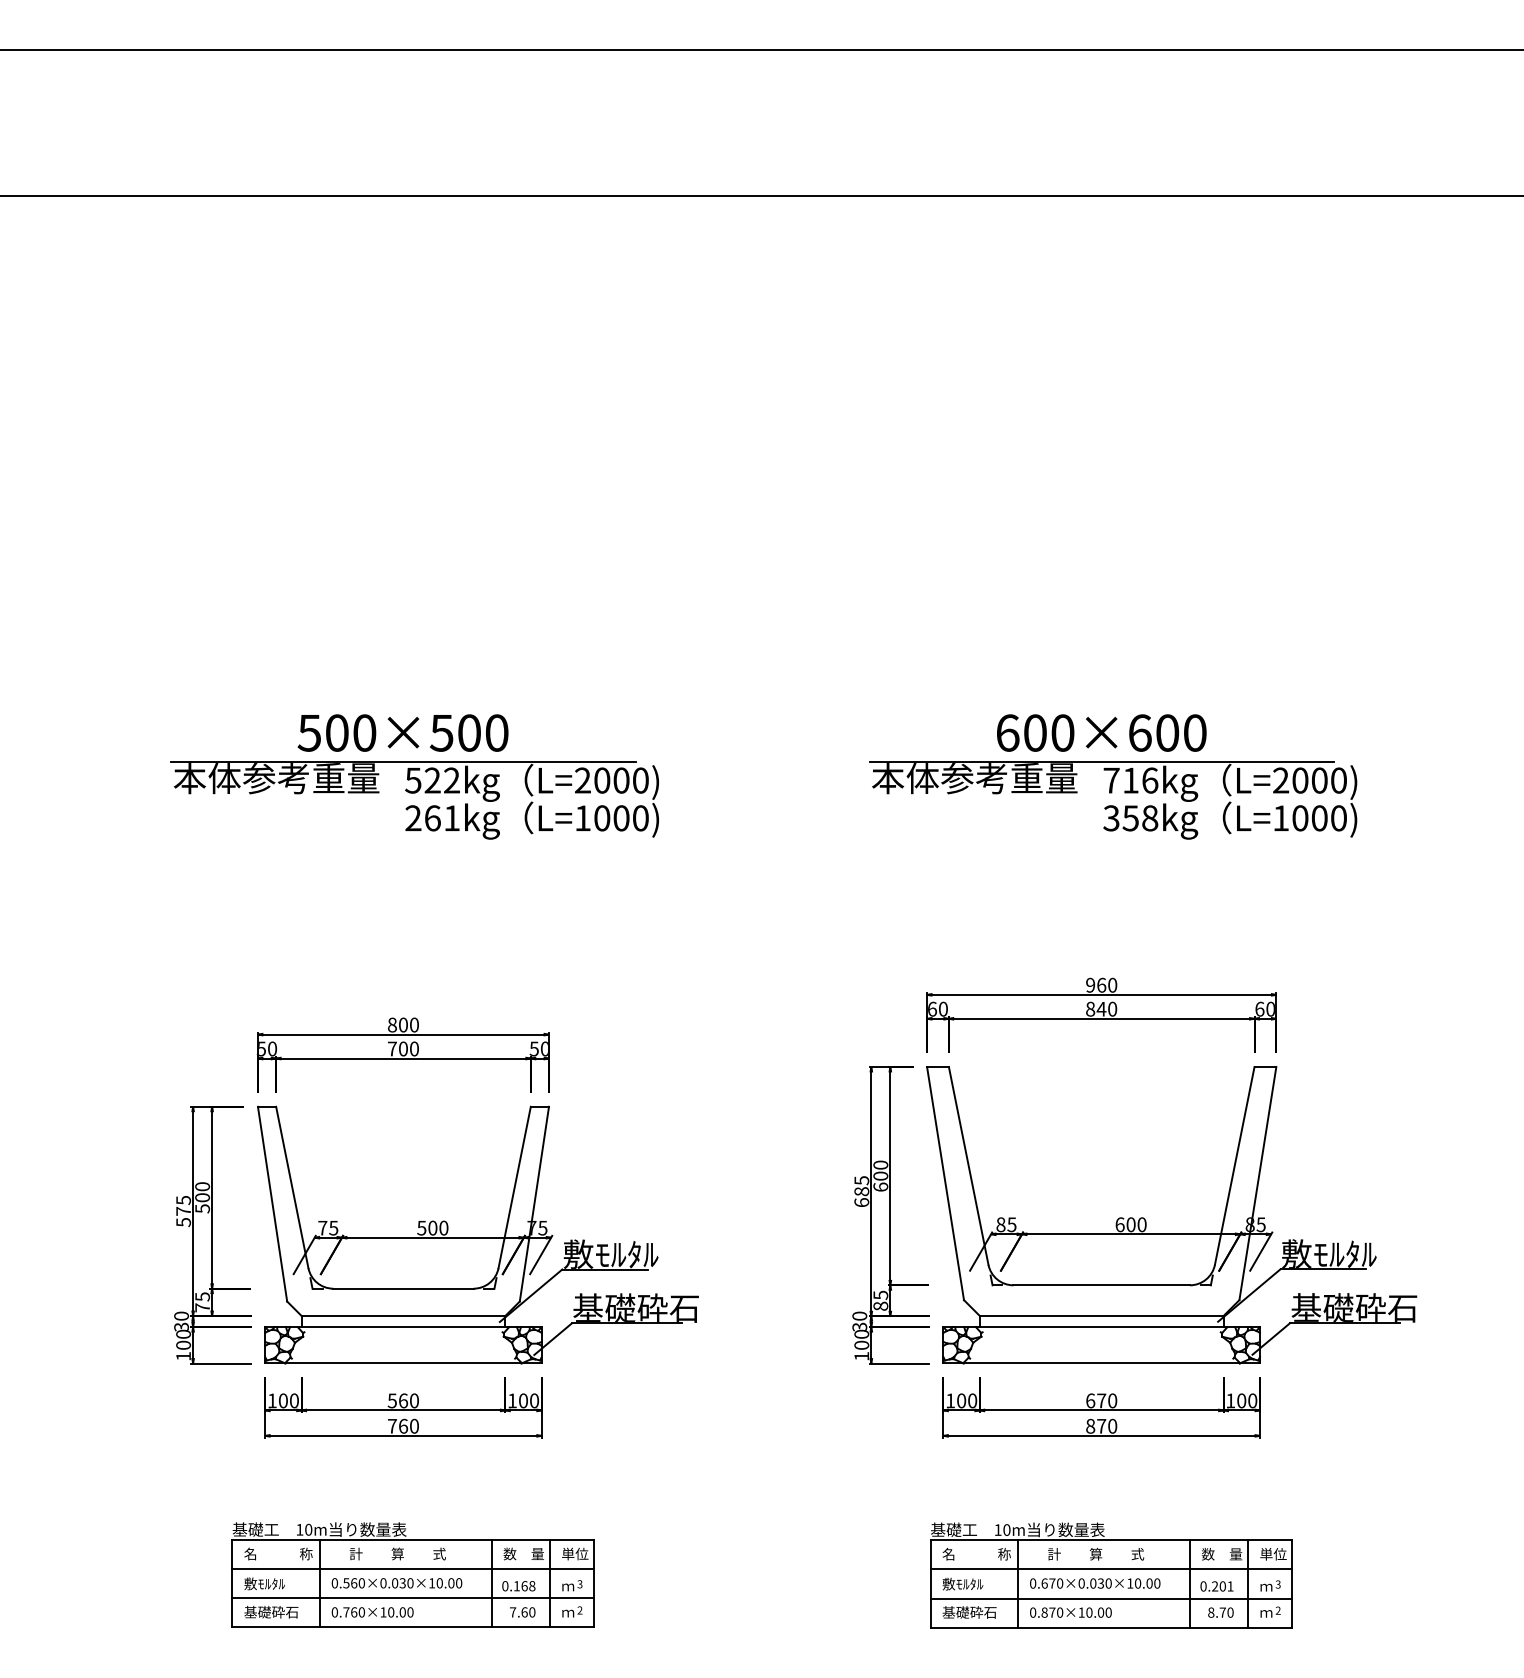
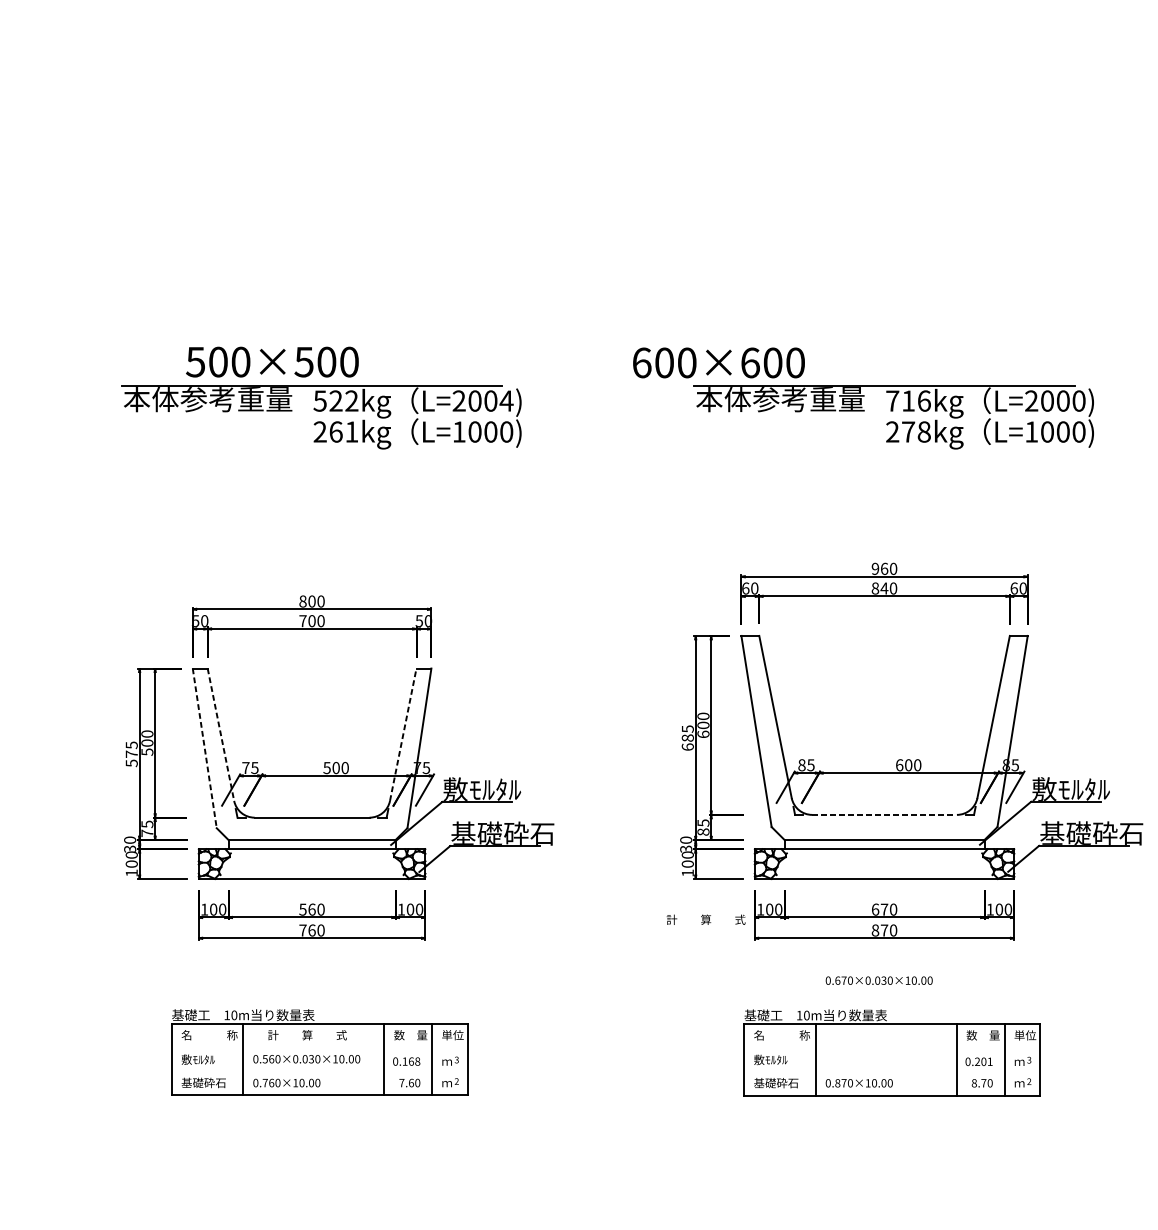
text: (402, 732) -> (271, 361), moved
text: (1101, 732) -> (718, 362), moved
text: (640, 780) -> (506, 401), L=2000) -> L=2004)
text: (1120, 818) -> (899, 432), 358kg -> 278kg
line: (514, 1187) -> (403, 734), solid -> dashed
line: (292, 1188) -> (221, 735), solid -> dashed
line: (272, 1204) -> (204, 748), solid -> dashed
line: (1102, 1285) -> (885, 815), solid -> dashed
text: (1096, 1554) -> (706, 920), moved
line: (412, 1569) -> (319, 1047), removed
line: (1110, 1569) -> (891, 1047), removed
text: (1095, 1583) -> (879, 980), moved
line: (412, 1598) -> (319, 1071), removed
line: (1110, 1598) -> (891, 1071), removed

